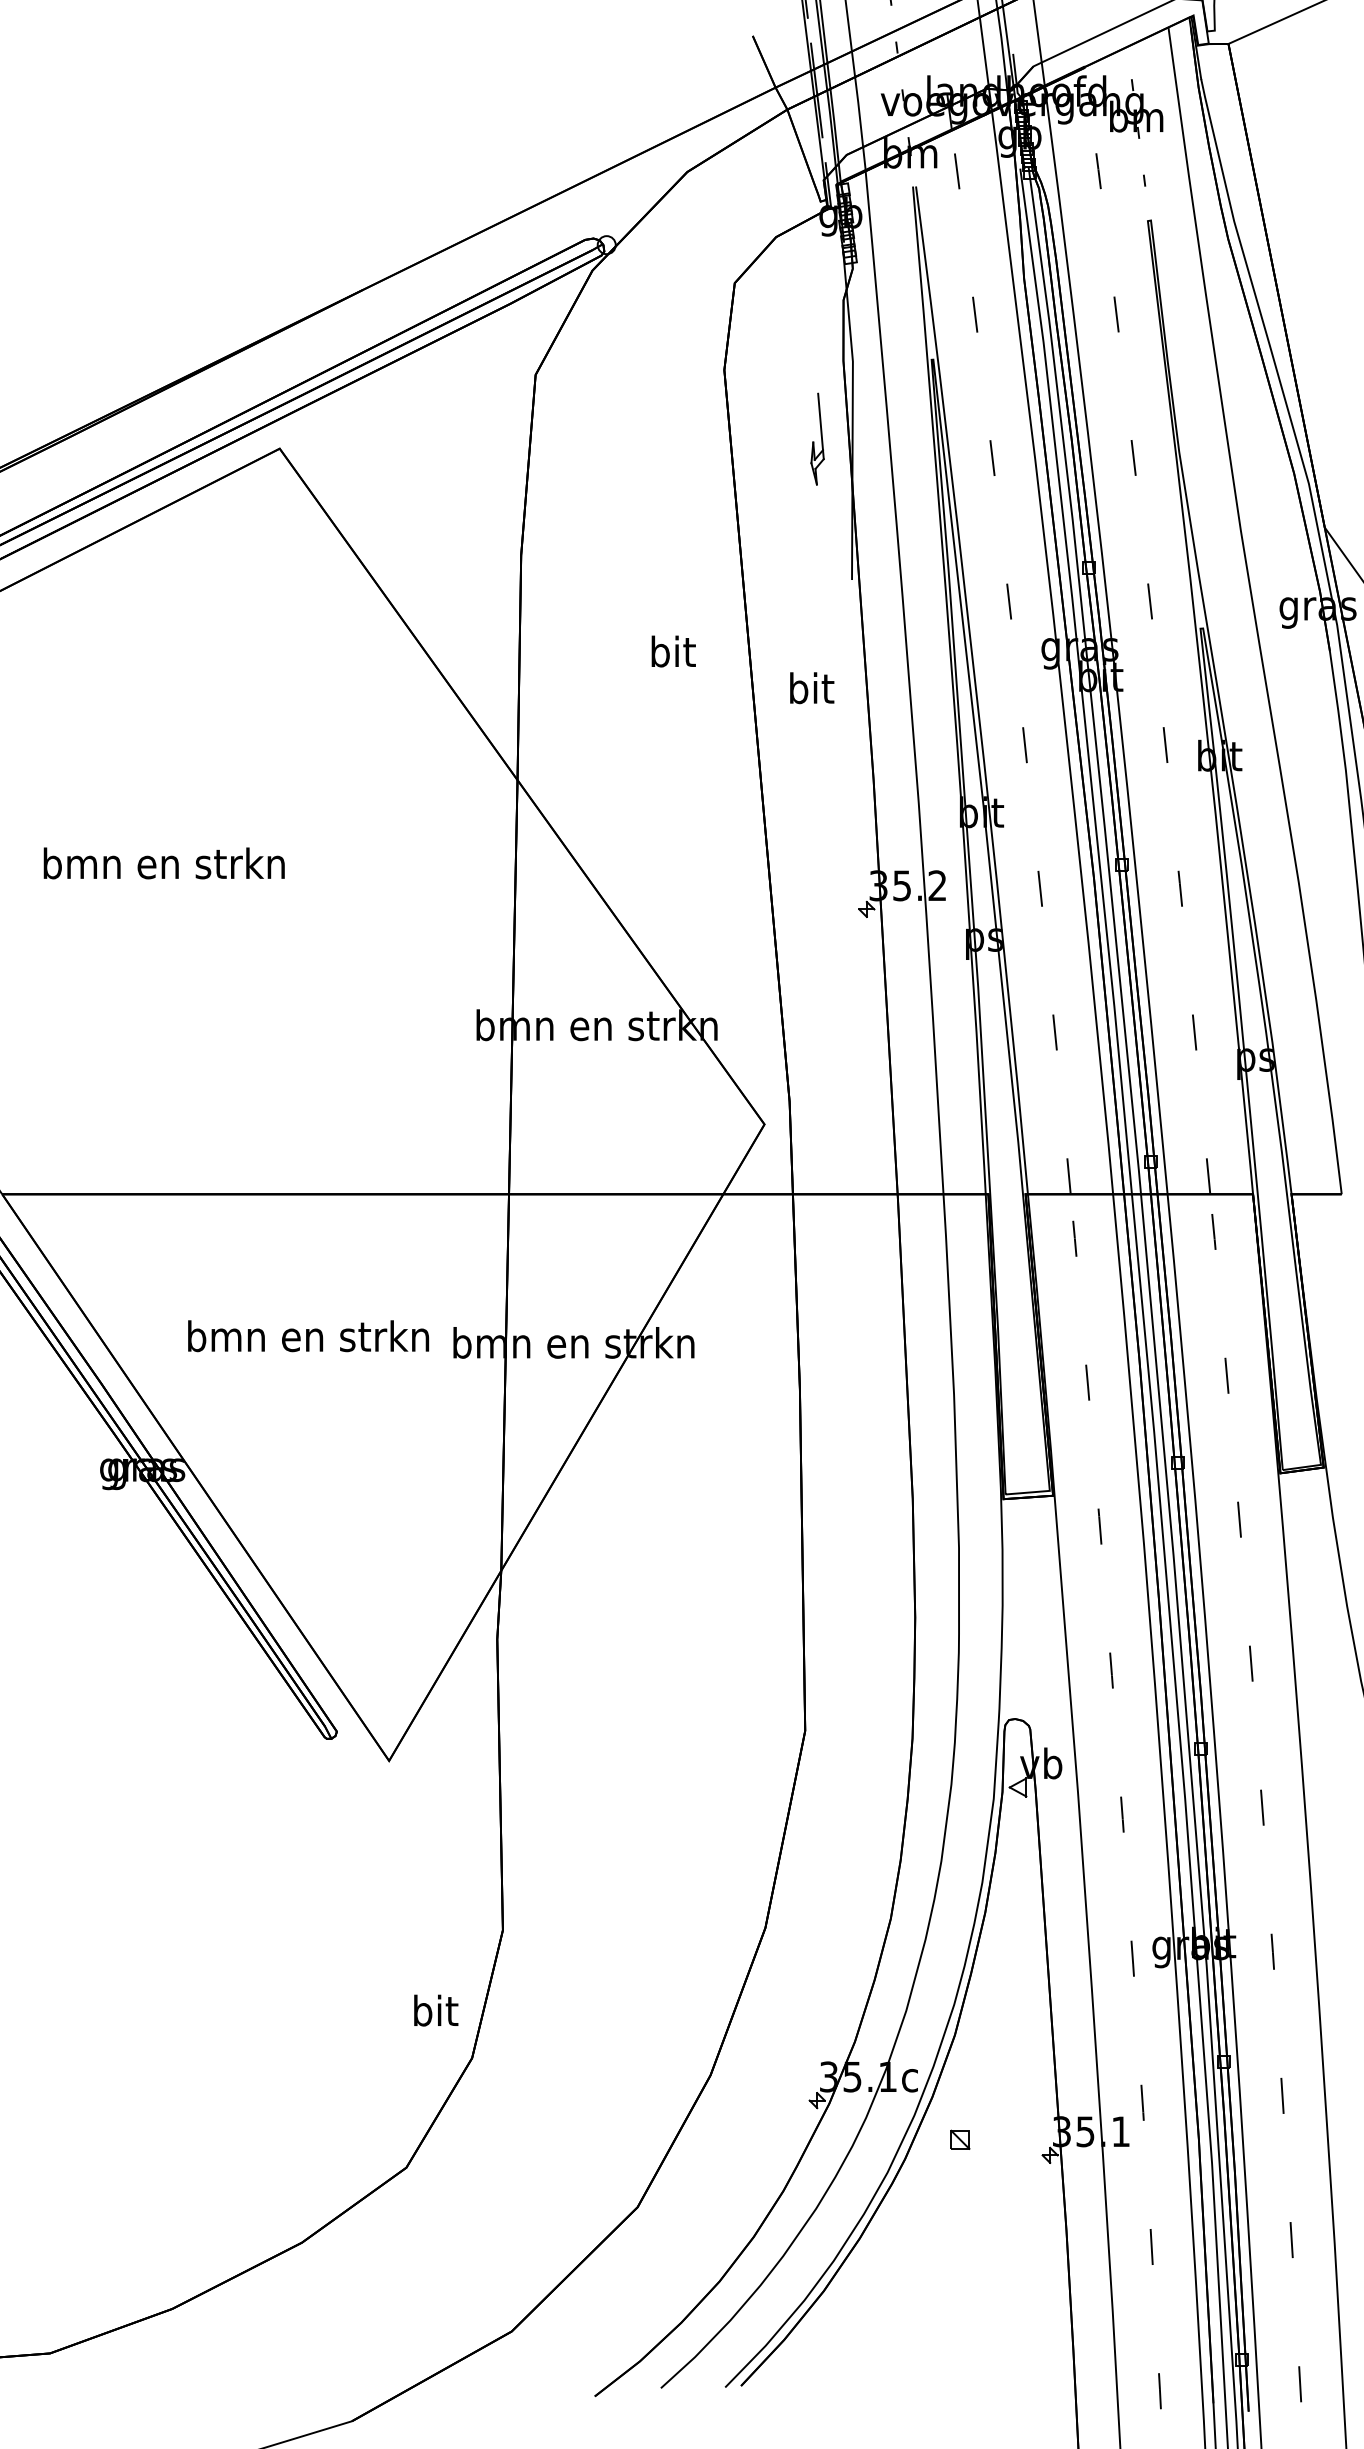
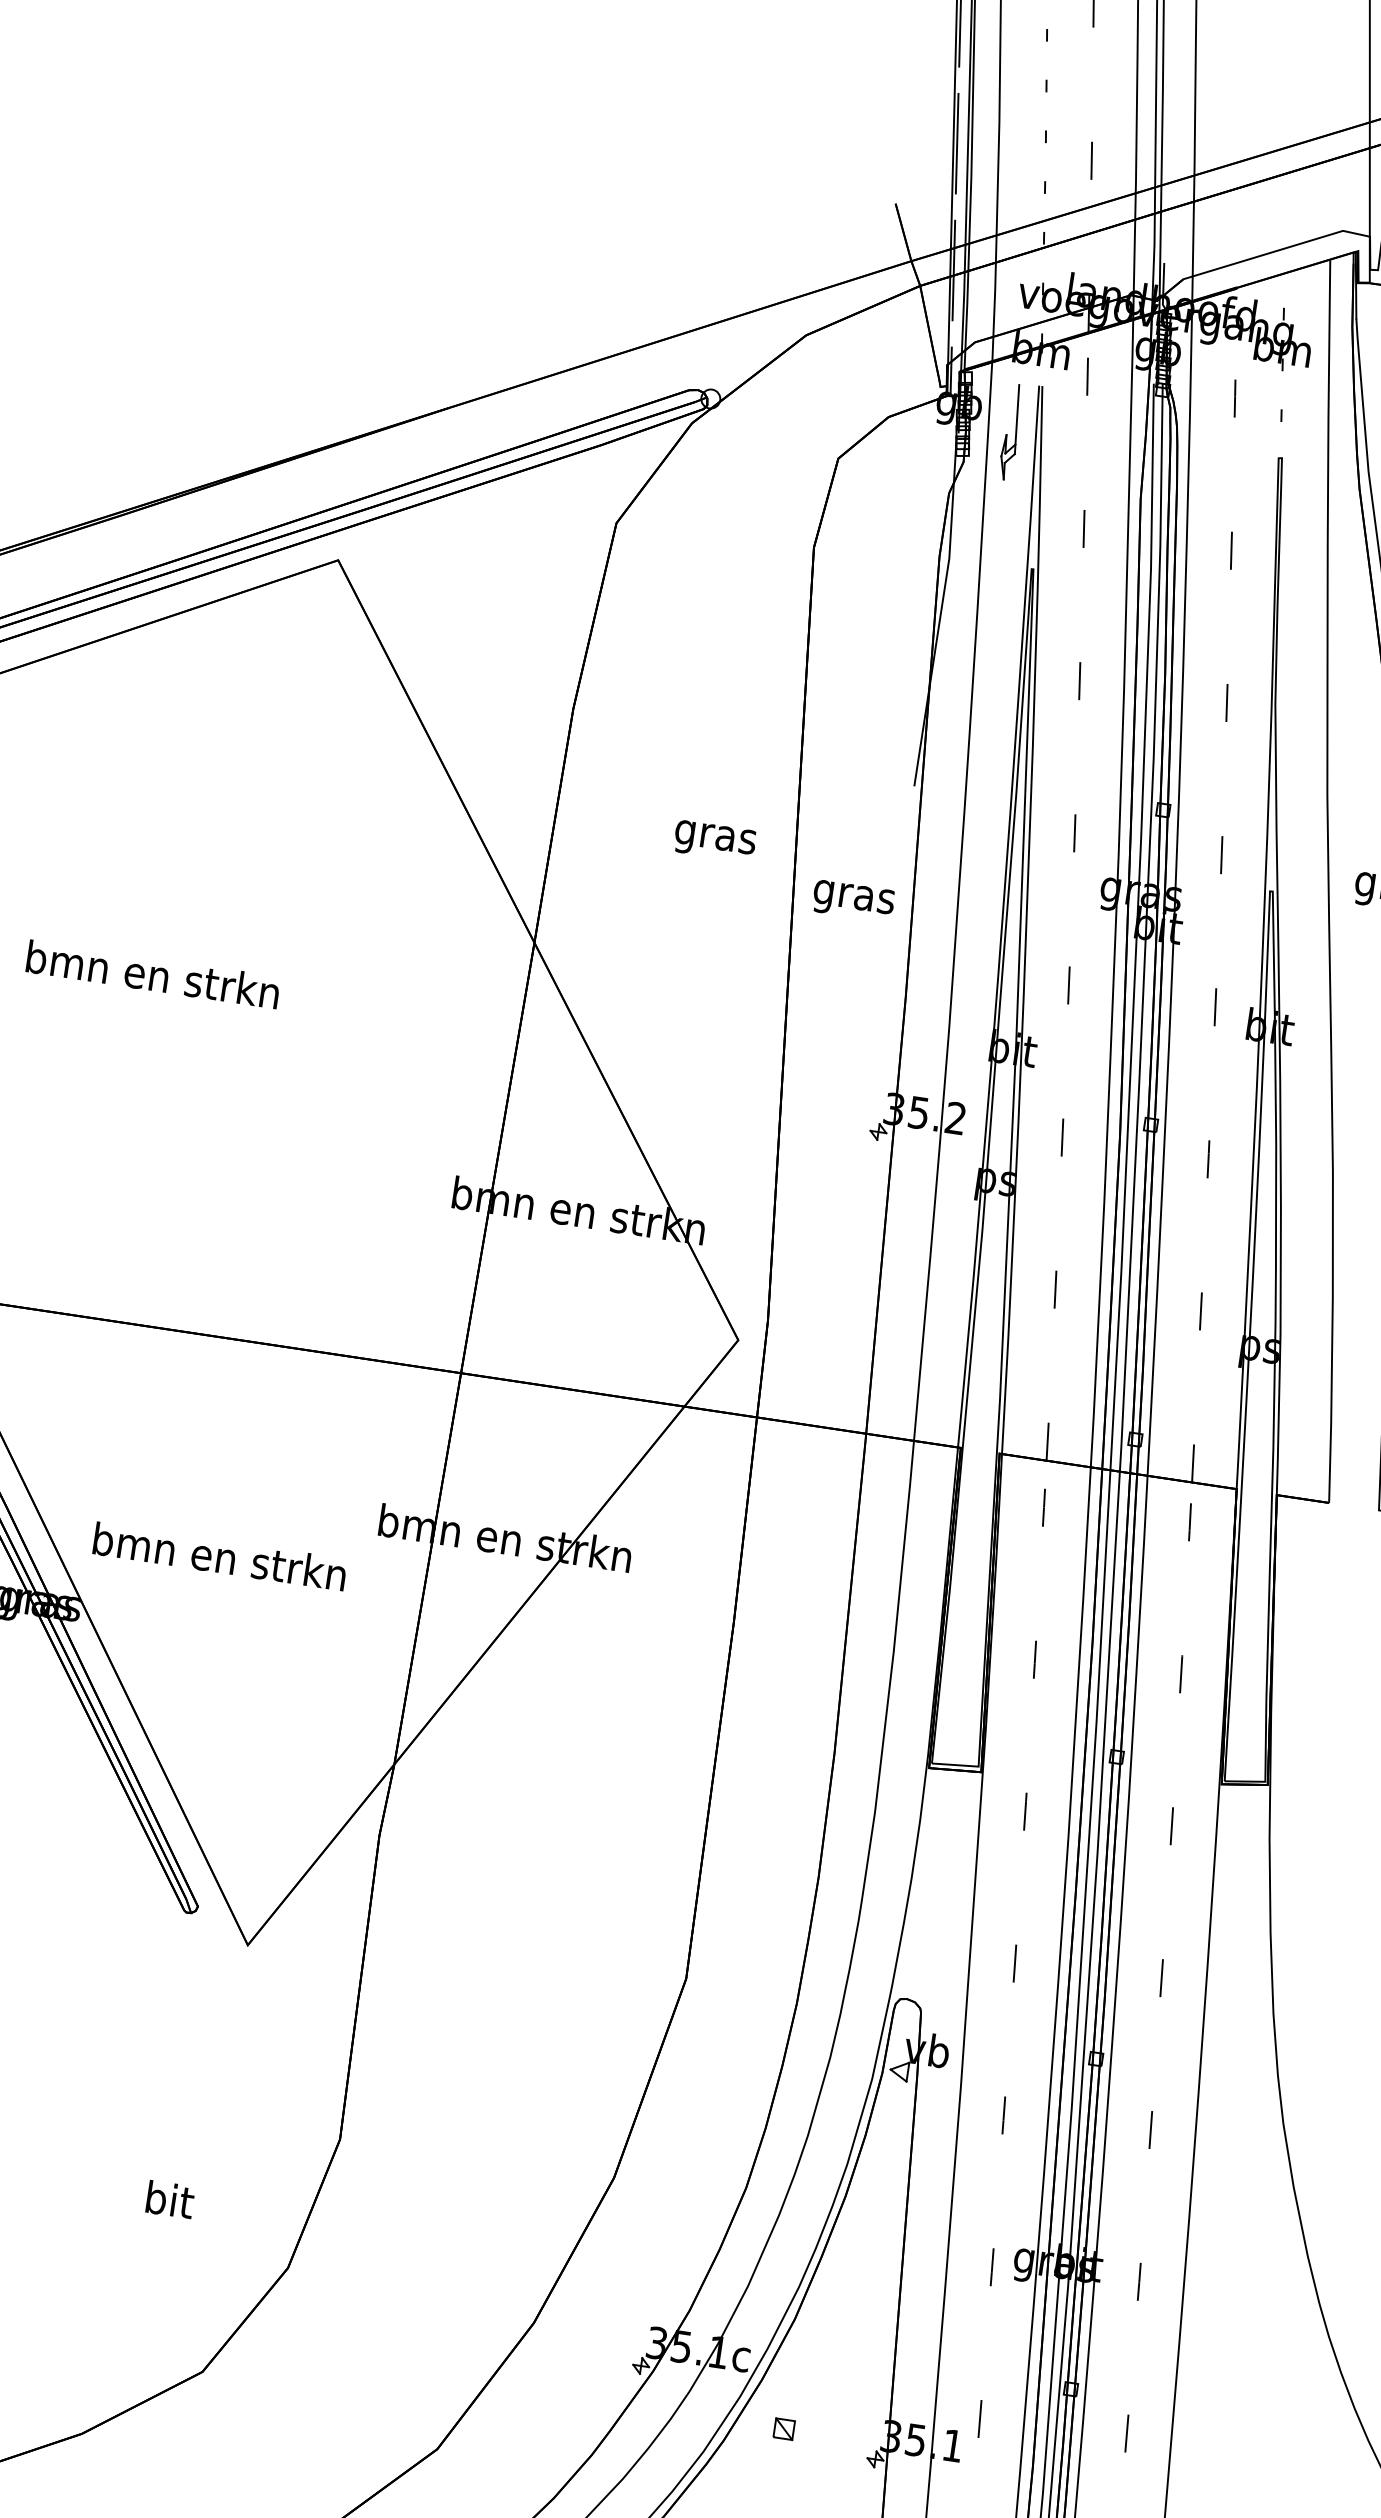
part: (817, 438) -> (1011, 431), moved
text: (672, 655) -> (715, 837), bit -> gras
text: (810, 692) -> (853, 897), bit -> gras
text: (308, 1336) -> (219, 1556), moved
text: (436, 2010) -> (170, 2199), moved

